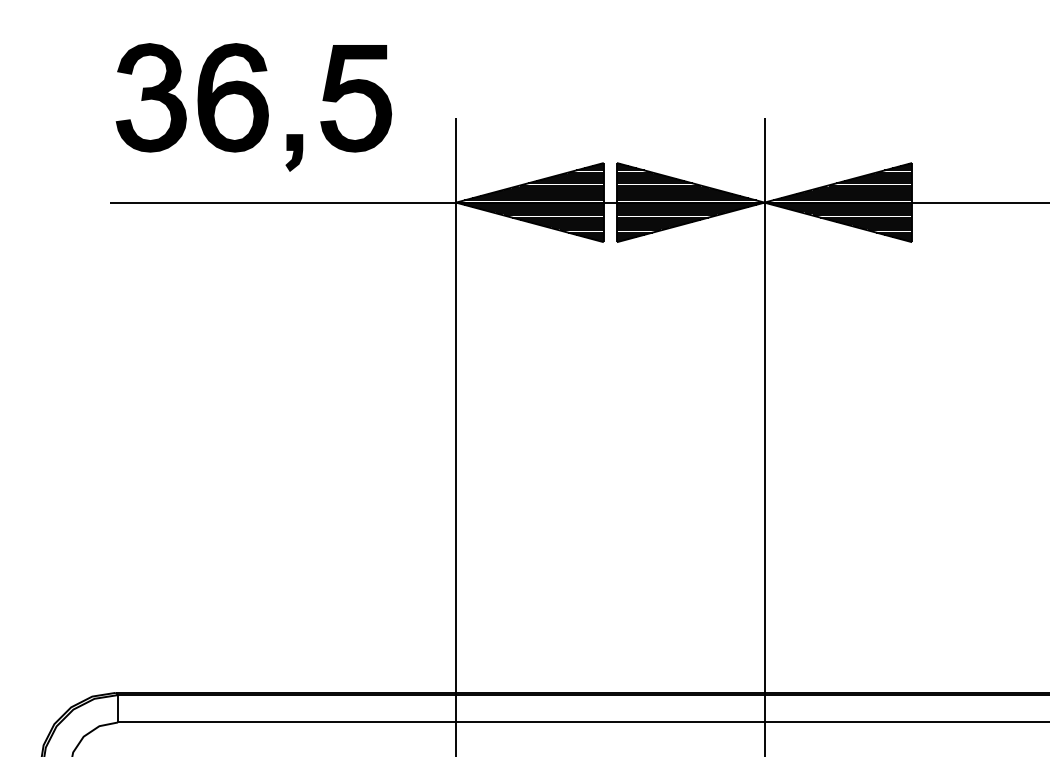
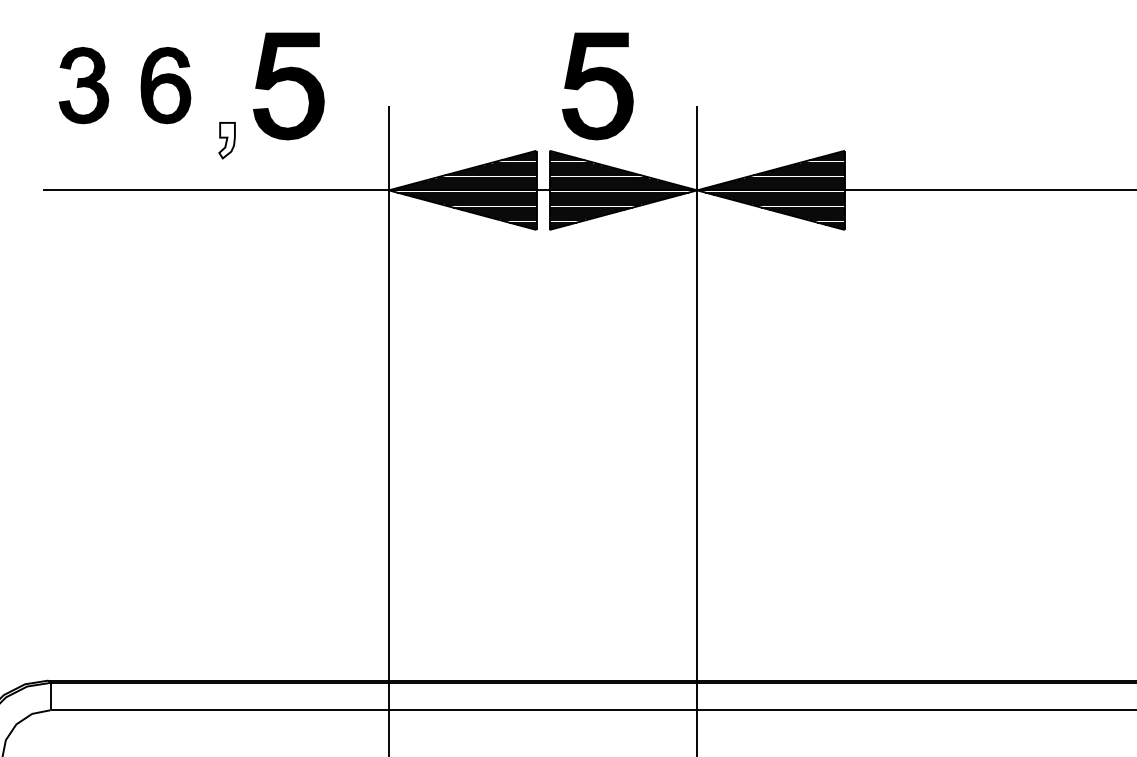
part: (150, 97) -> (83, 85), size x0.7
part: (232, 97) -> (165, 85), size x0.7
part: (664, 98) -> (597, 86), added
fill: (293, 152) -> (226, 140), removed

